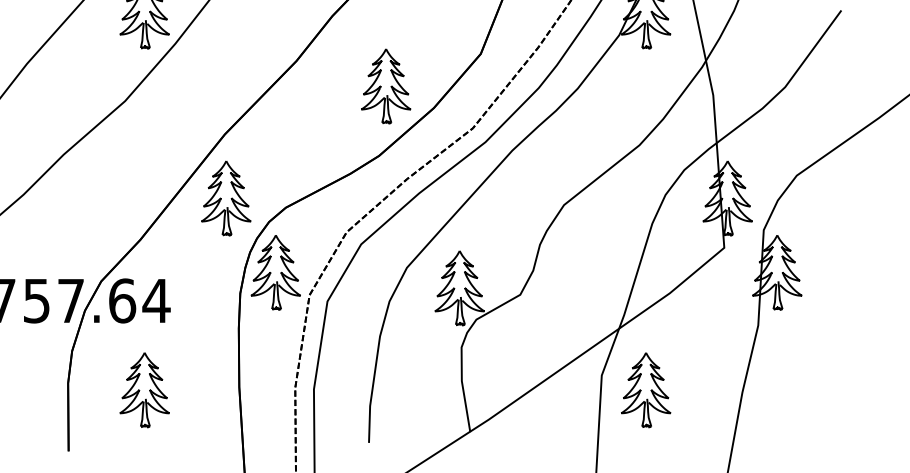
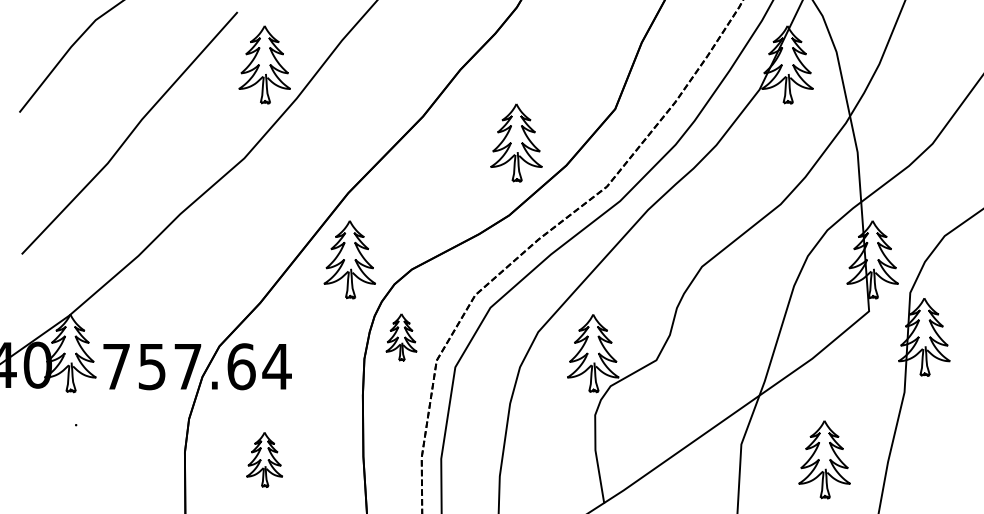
part: (275, 272) -> (401, 337), size x0.6
part: (144, 389) -> (264, 459), size x0.7
part: (646, 389) -> (824, 459), moved

